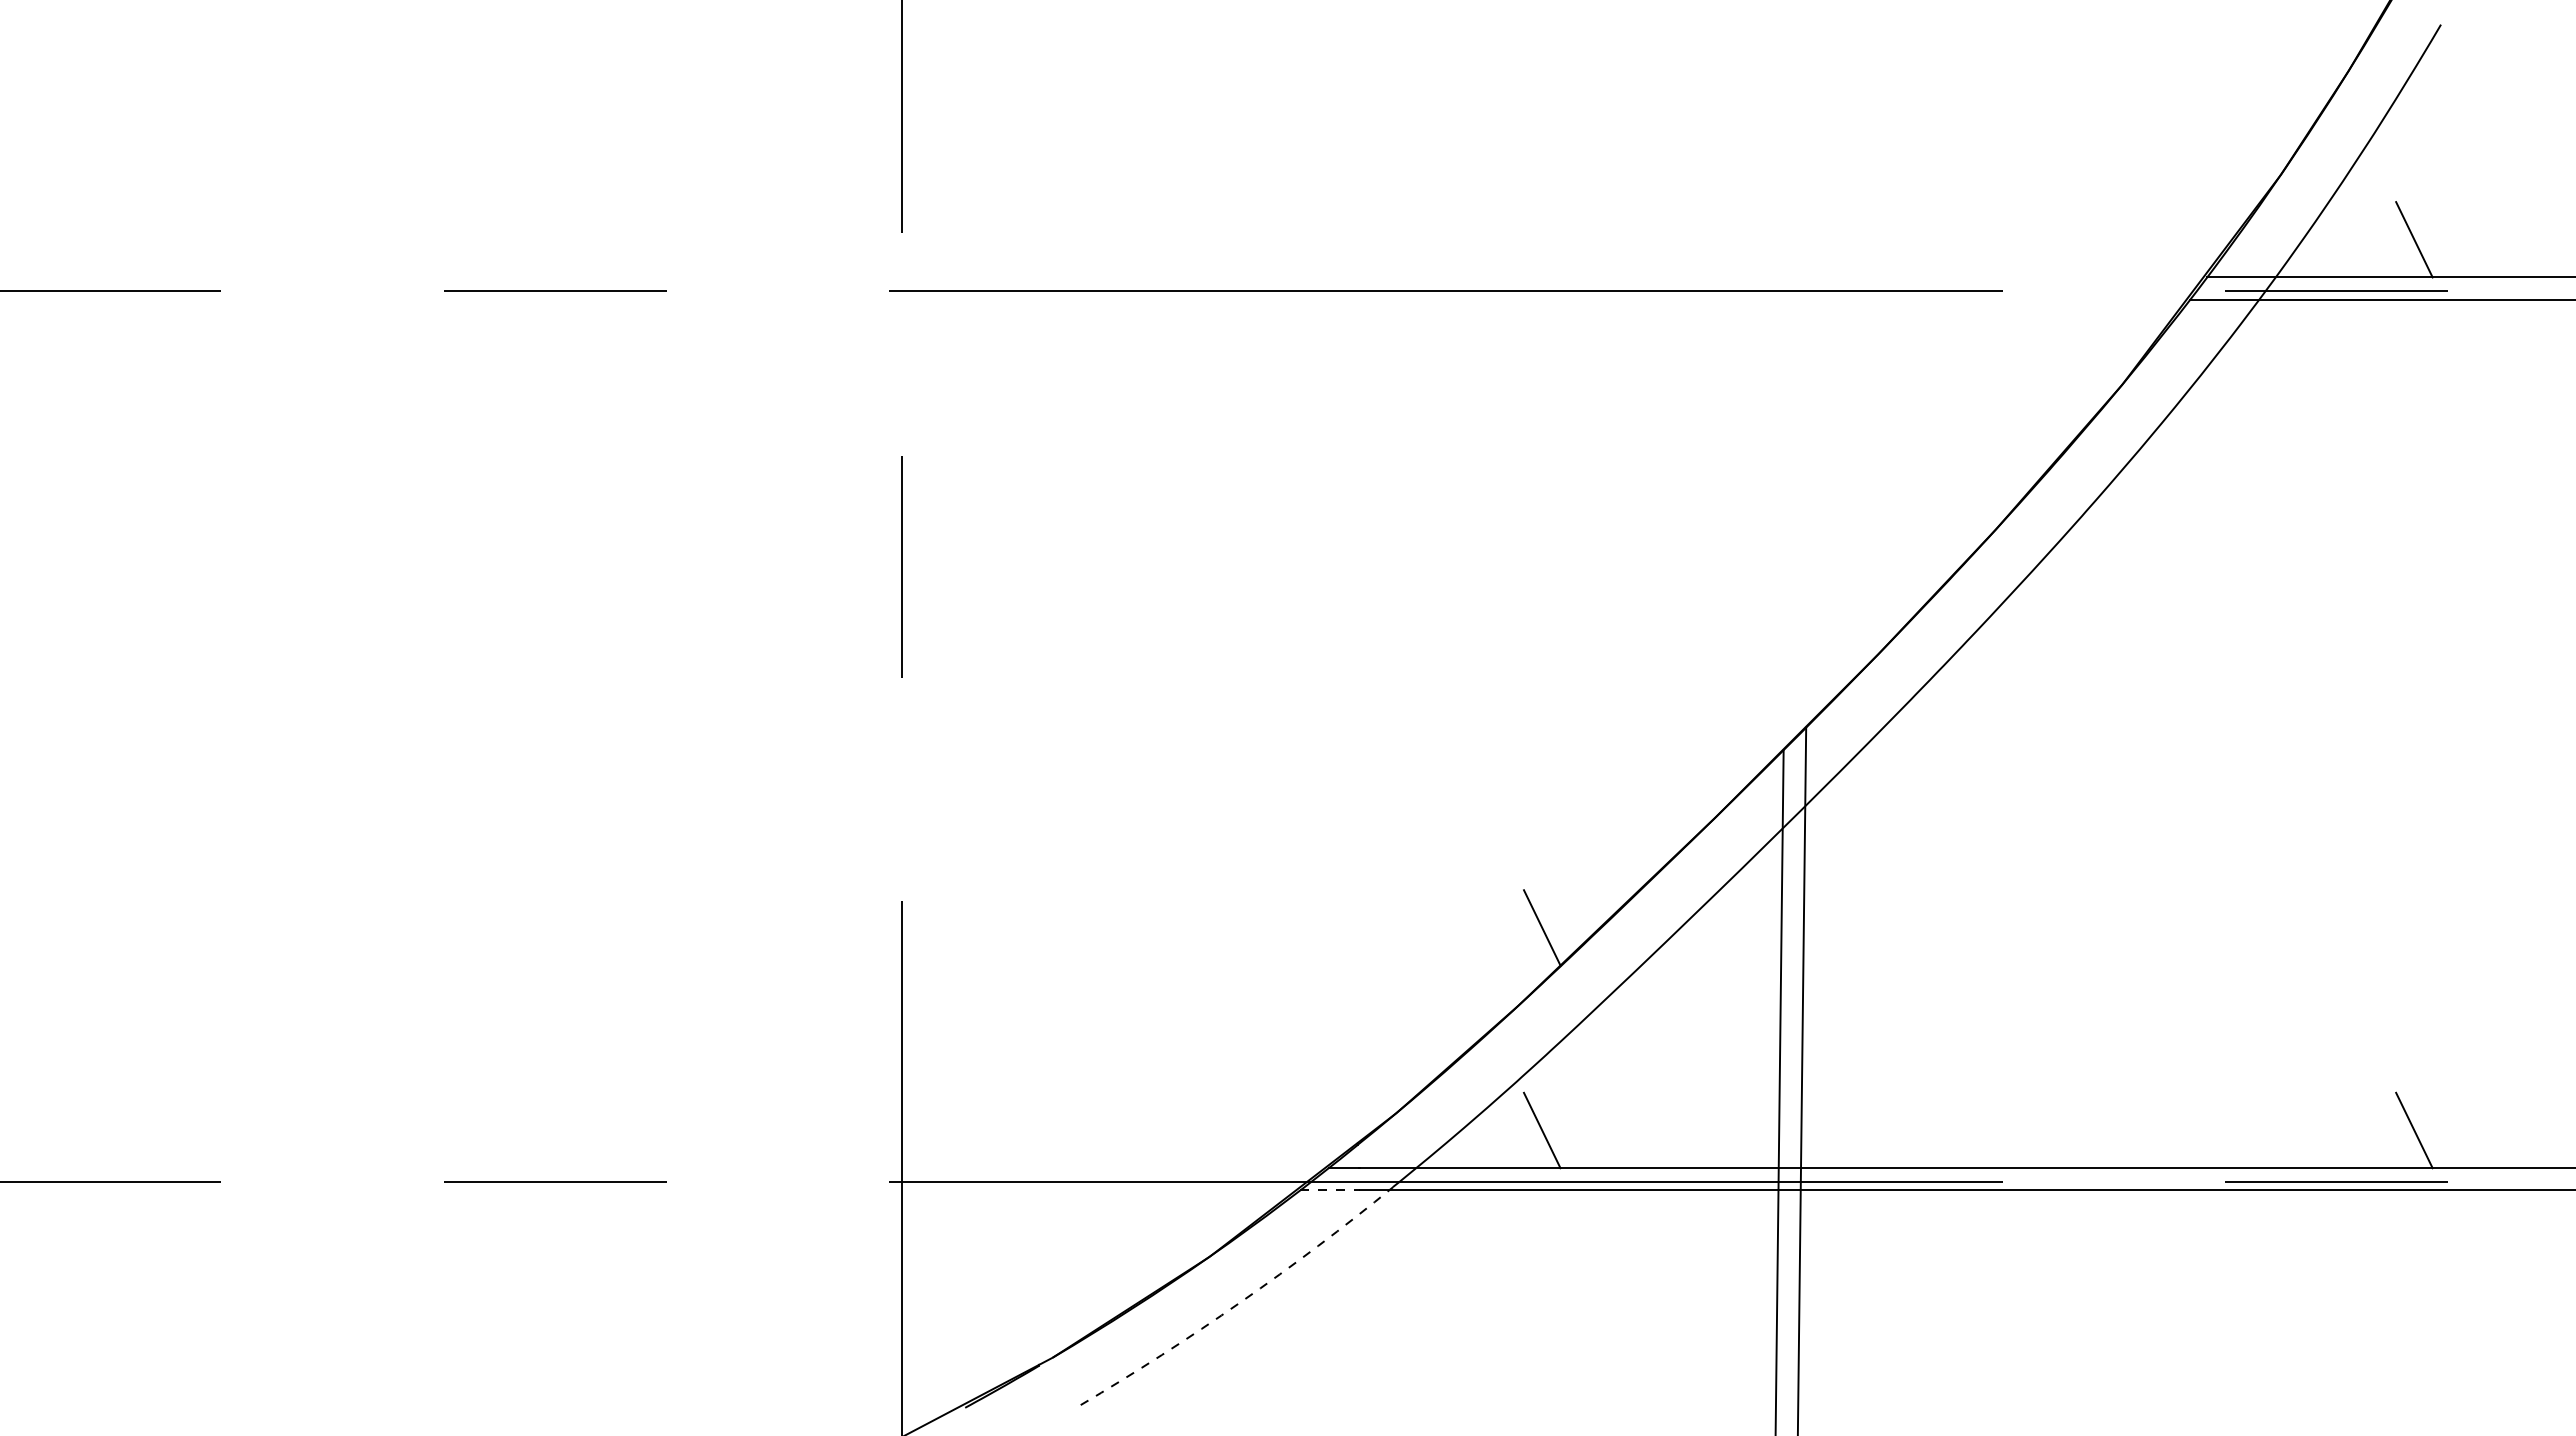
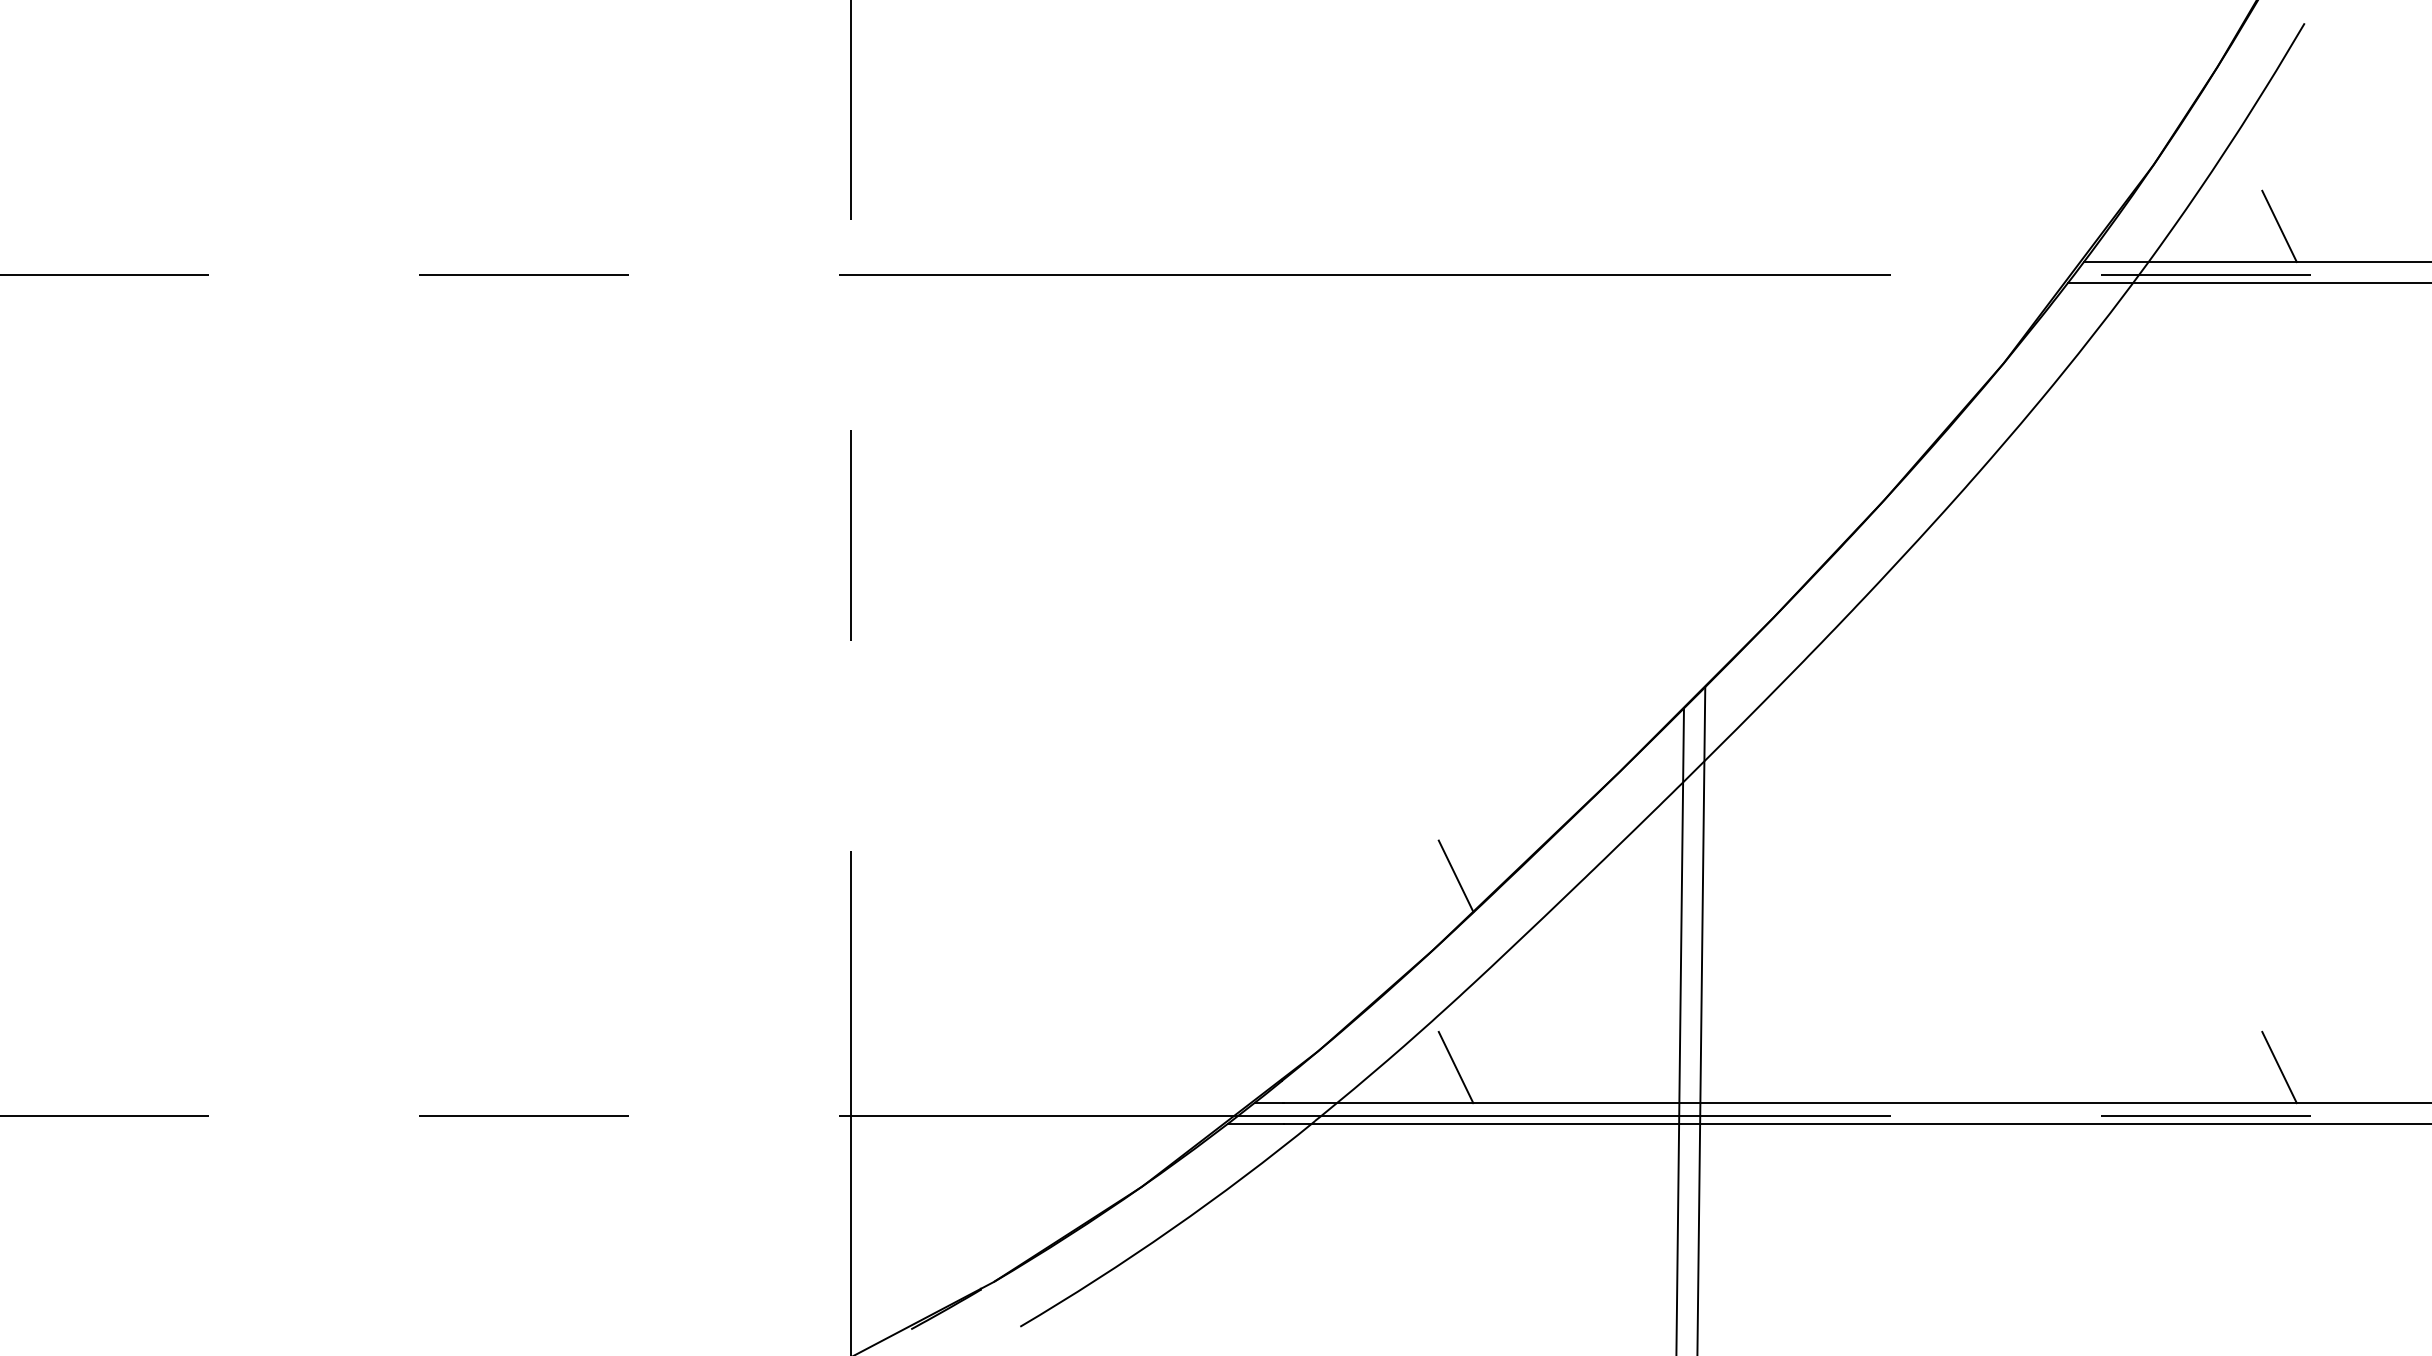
line: (1330, 1190) -> (1256, 1124), dashed -> solid
arc: (1241, 1302) -> (1172, 1229), dashed -> solid

